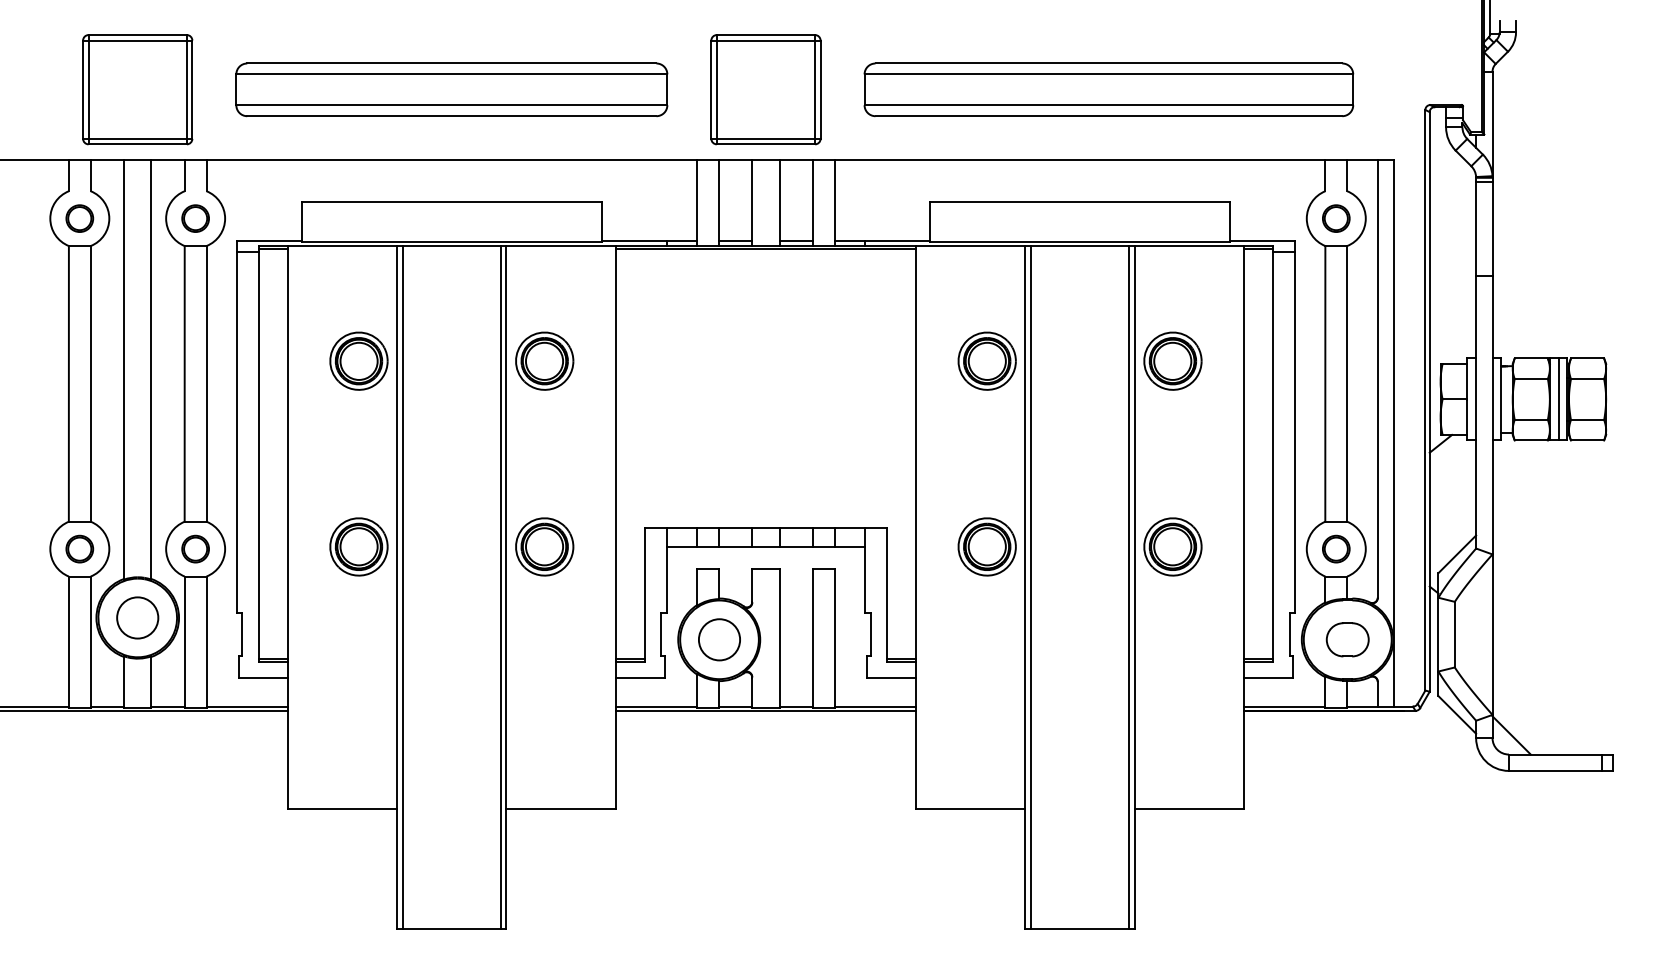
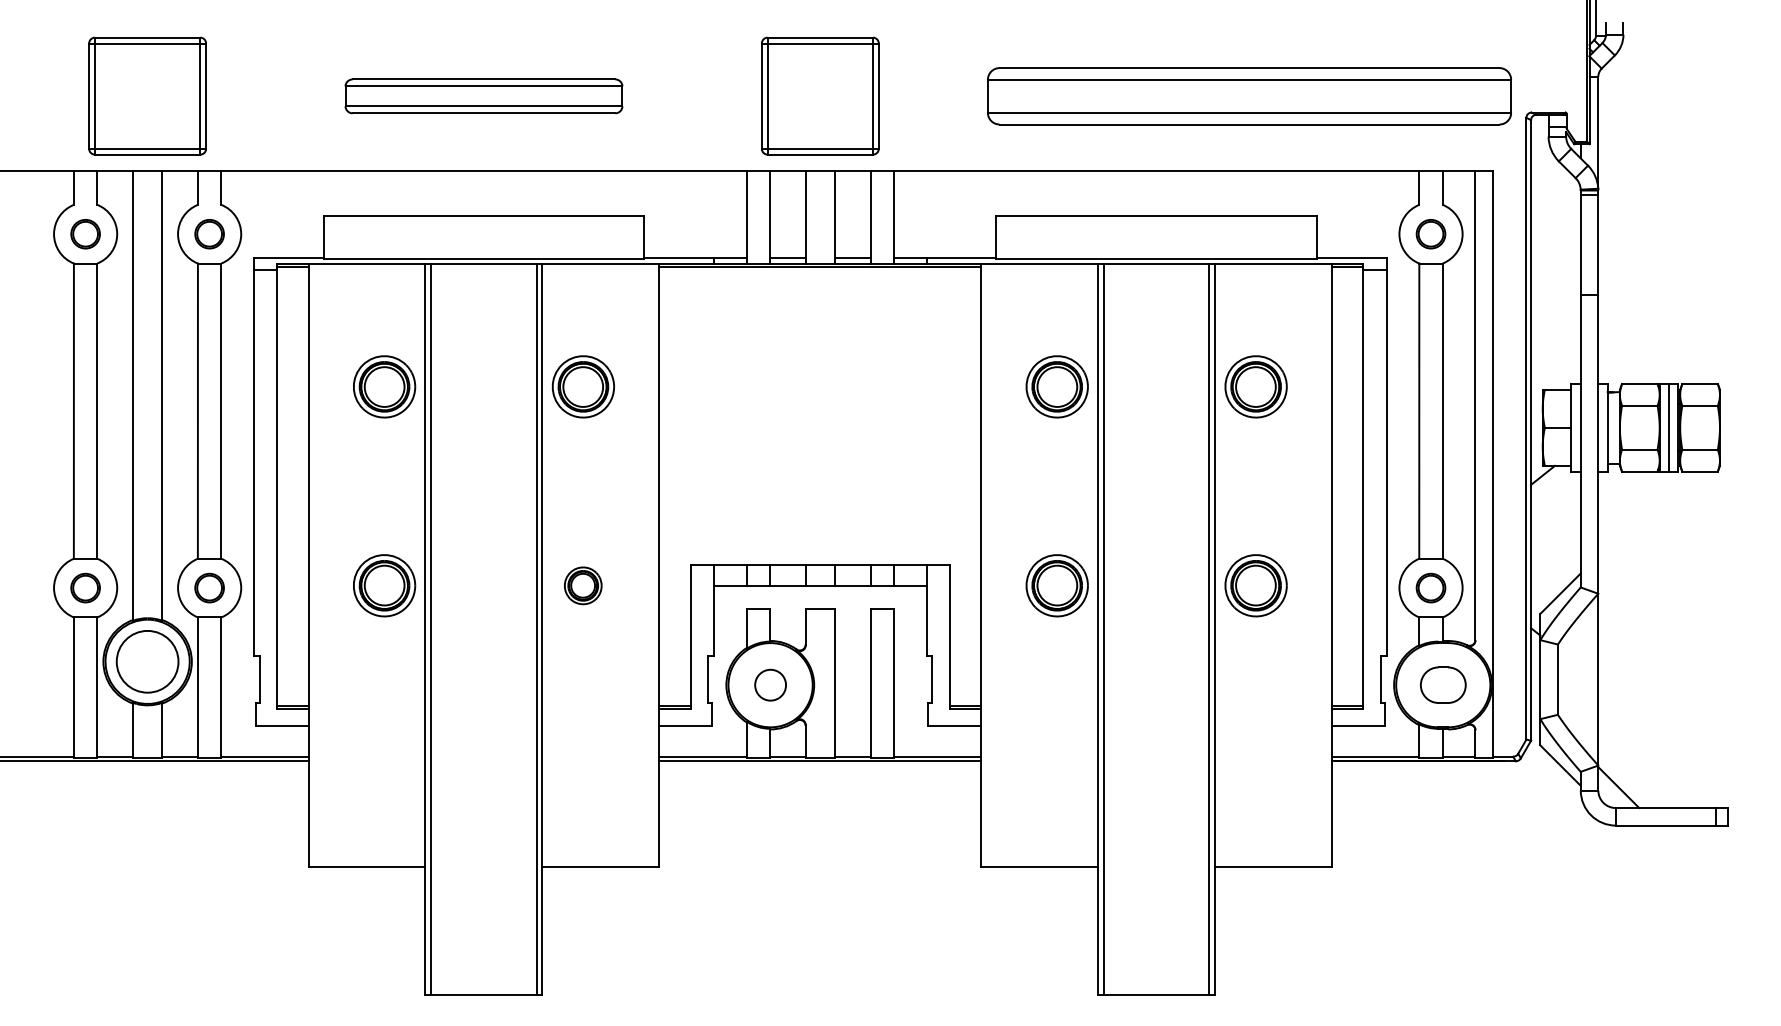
part: (451, 90) -> (483, 96), size x0.6
part: (1108, 90) -> (1249, 96), moved
part: (543, 546) -> (582, 585), size x0.6
circle: (137, 617) -> (147, 661), size x1.4
circle: (719, 640) -> (770, 685), size x0.7

